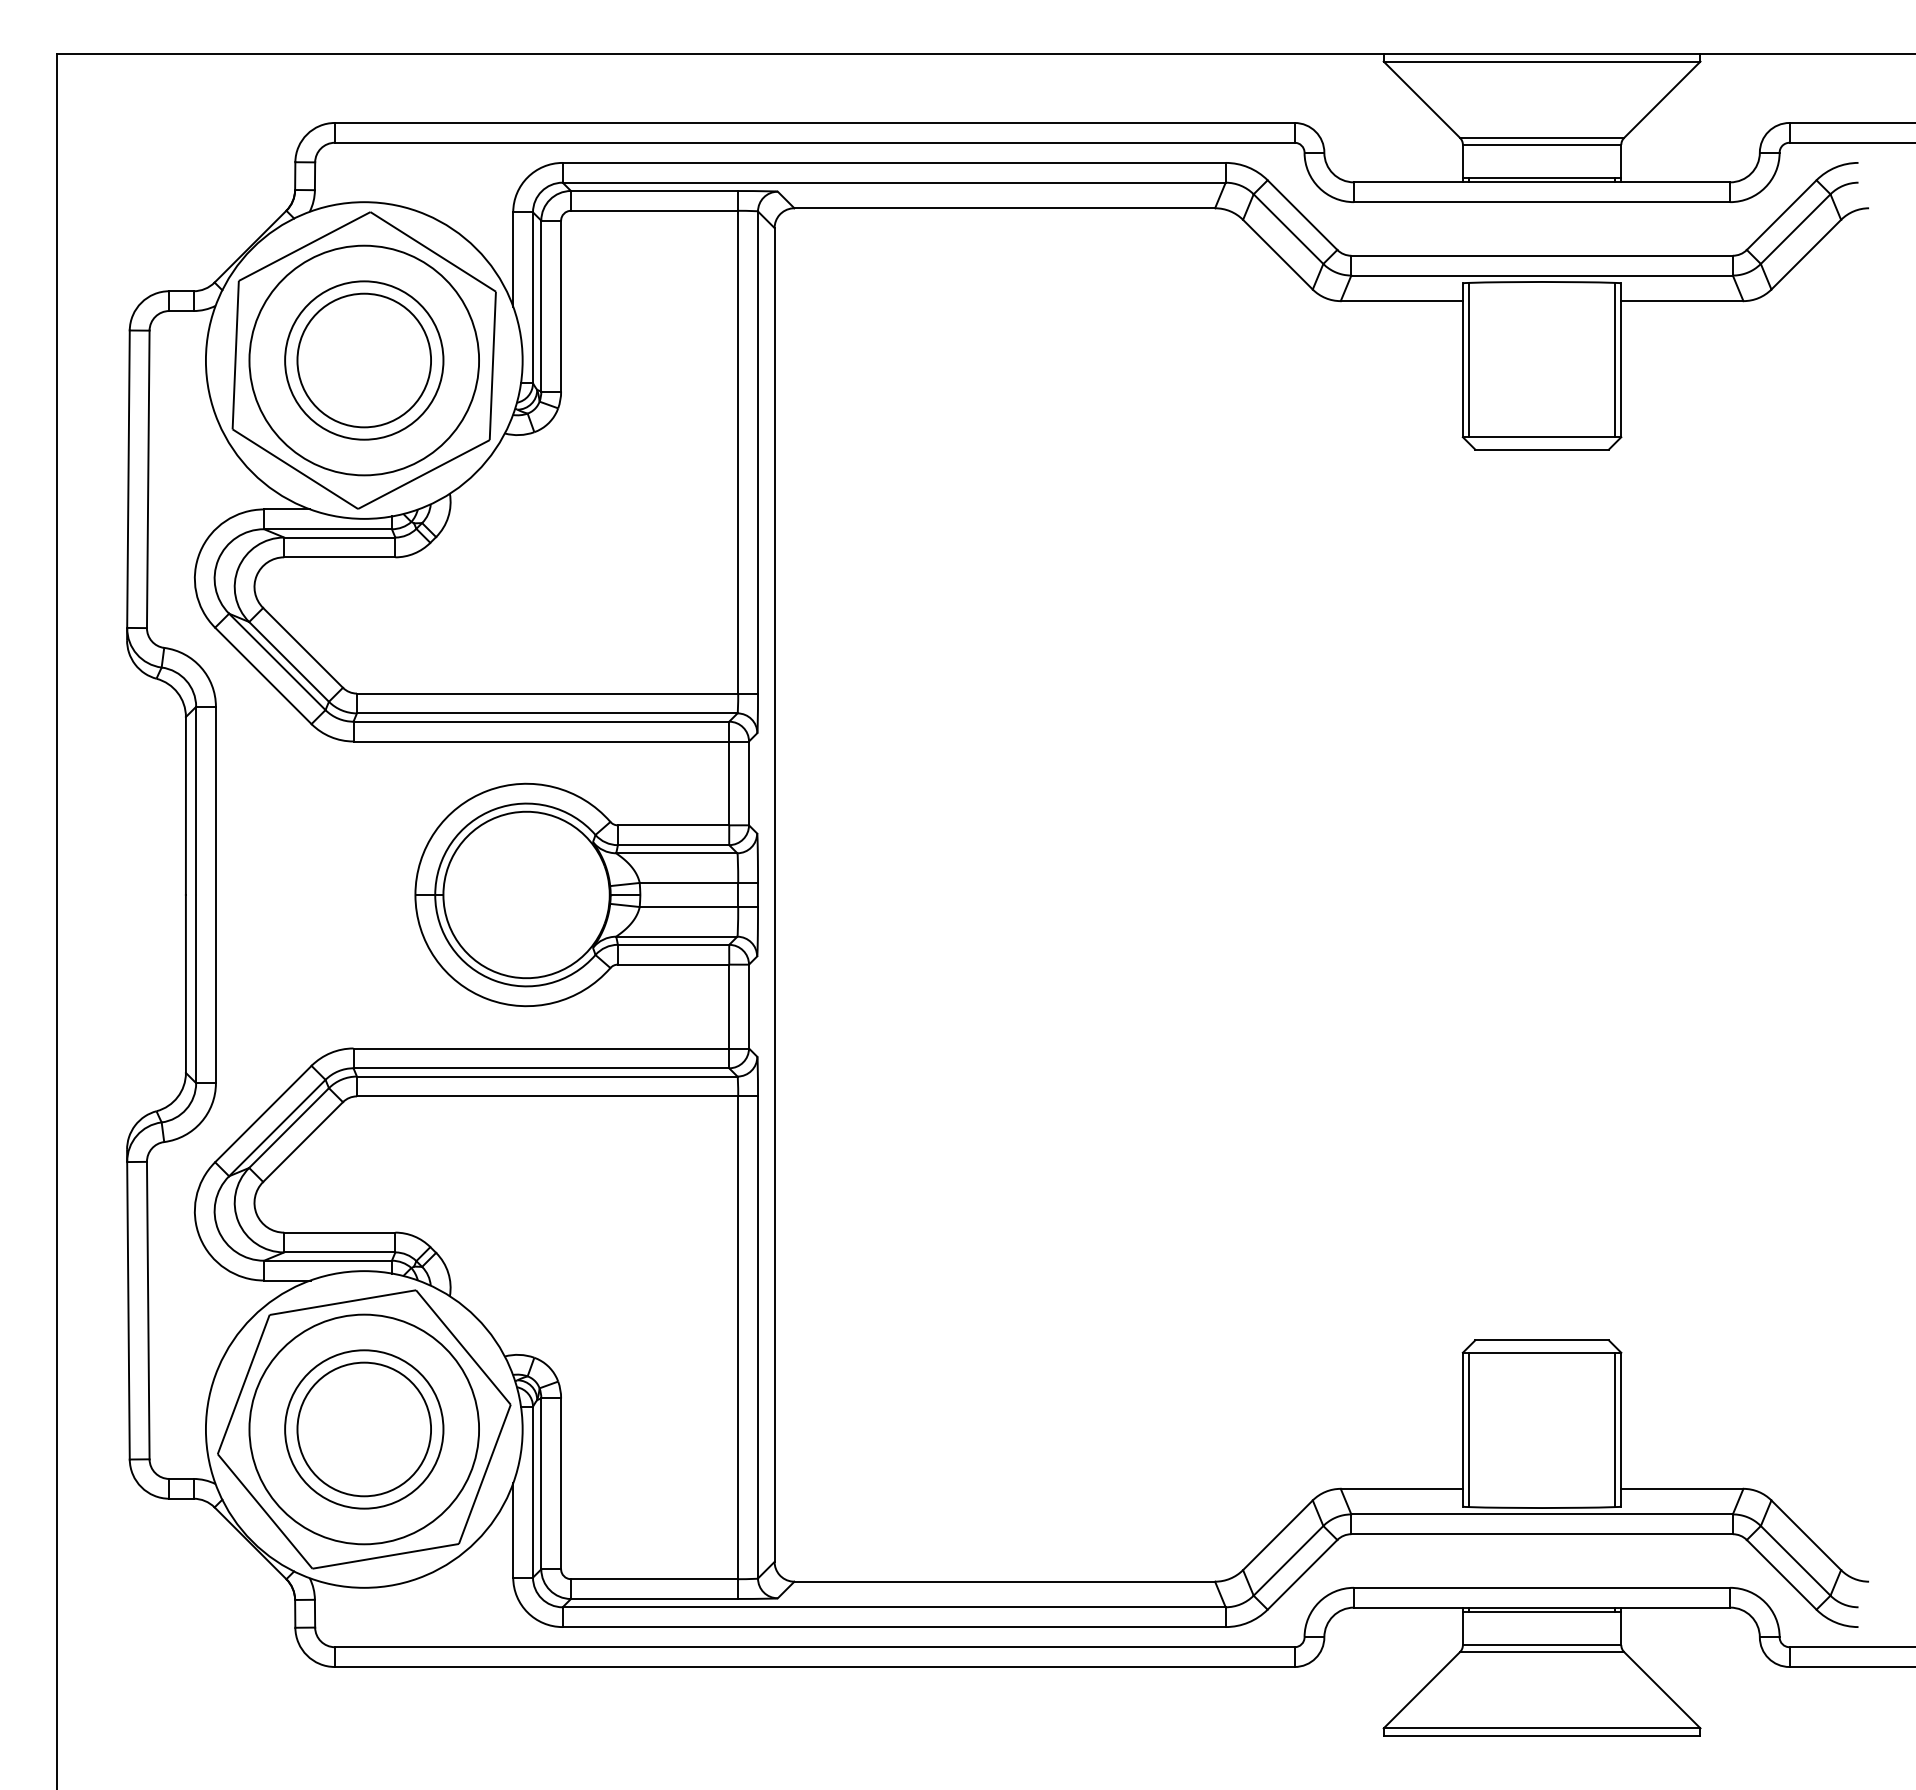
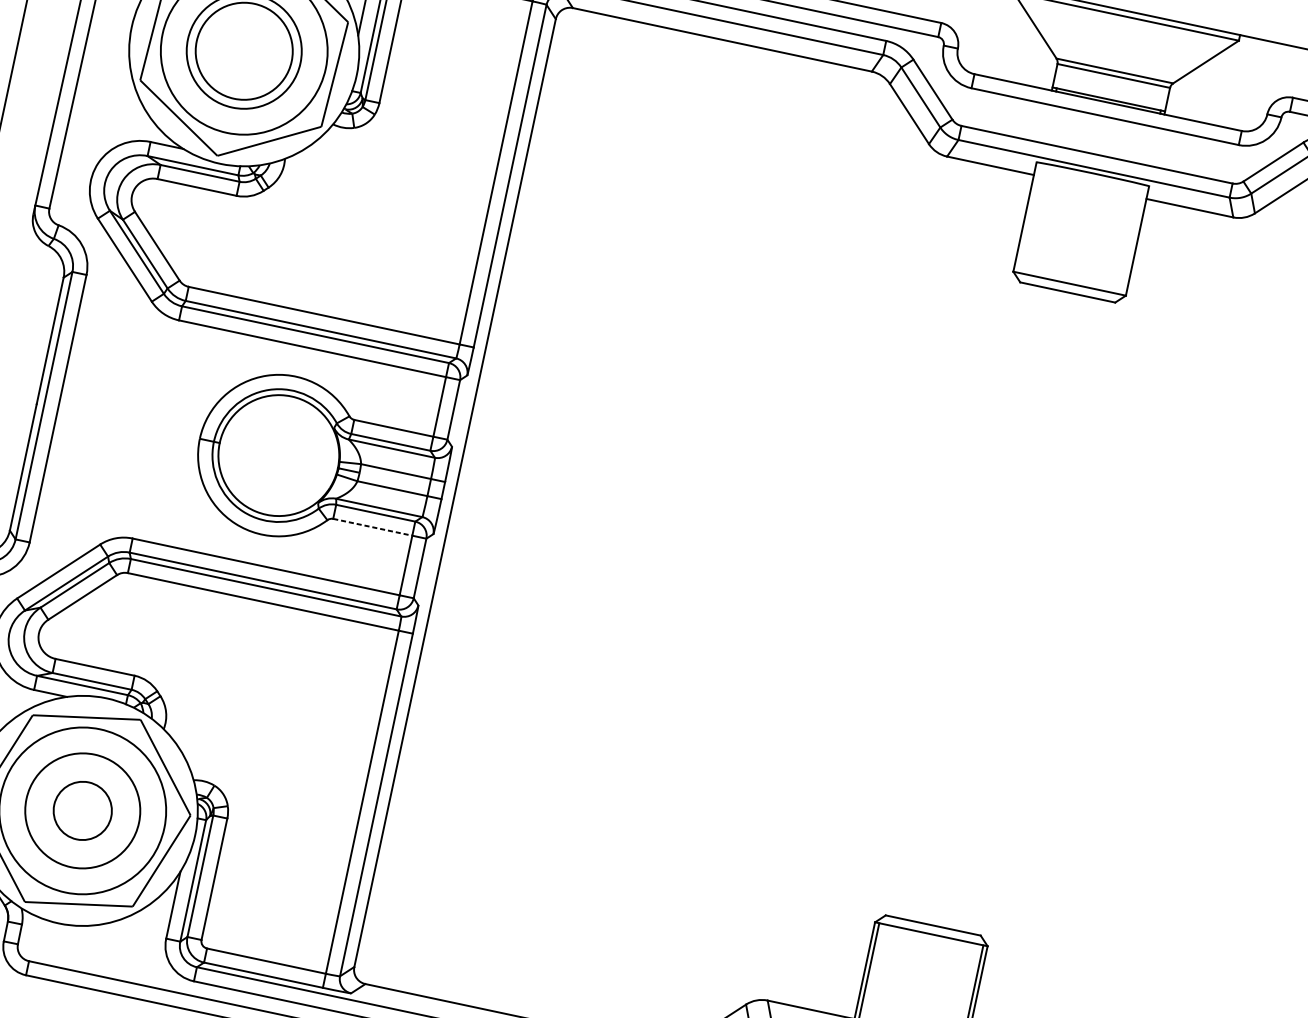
line: (1468, 360) -> (1028, 218), removed
line: (1615, 360) -> (1133, 240), removed
line: (673, 964) -> (372, 527), solid -> dashed
circle: (364, 1429) -> (82, 810), size x0.6

